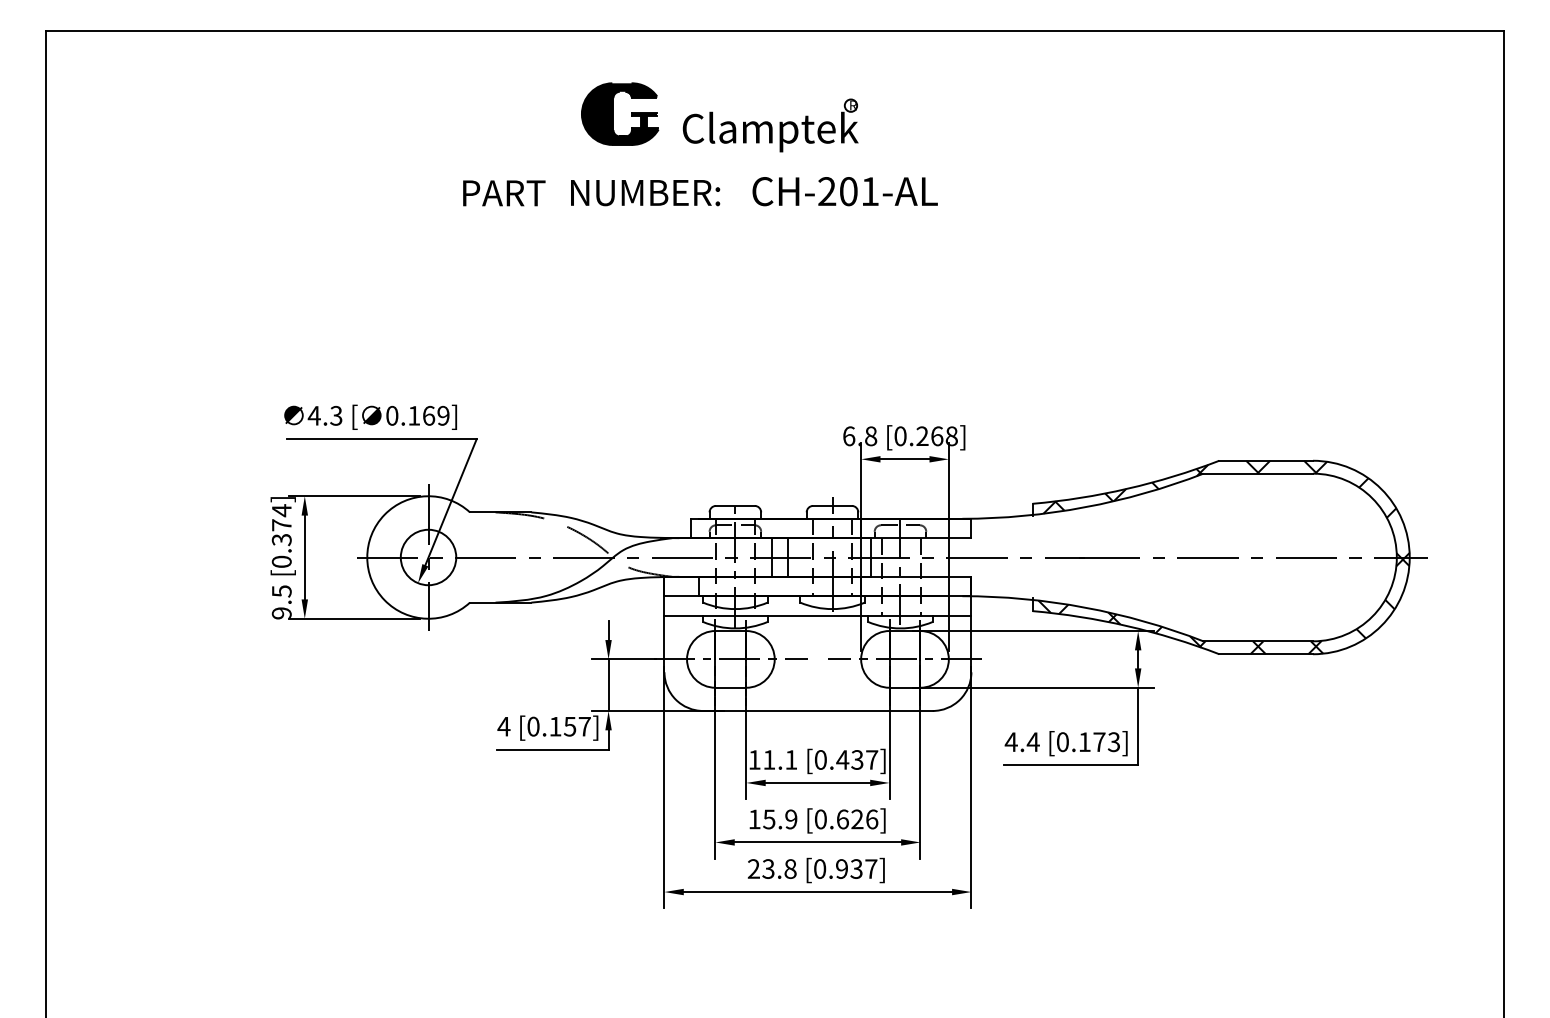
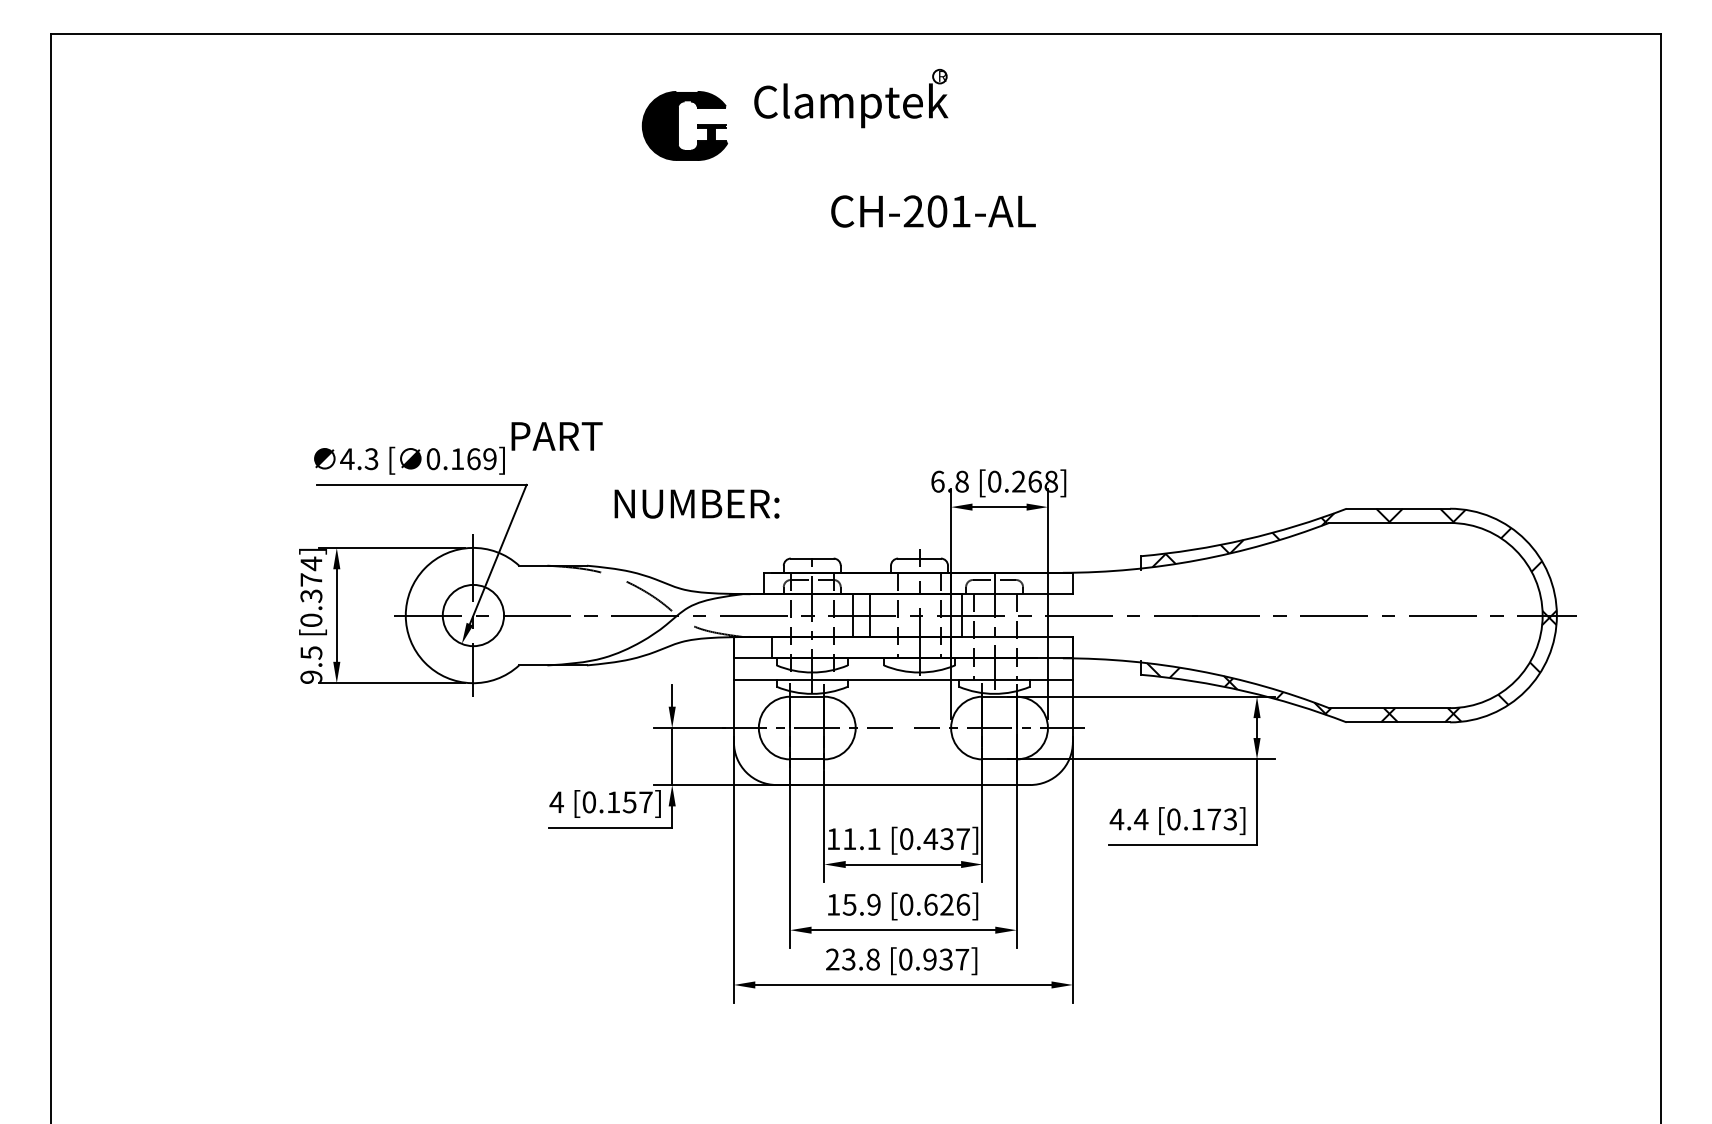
part: (770, 125) -> (851, 98), moved
text: (645, 192) -> (696, 503), moved
text: (503, 193) -> (556, 436), moved

